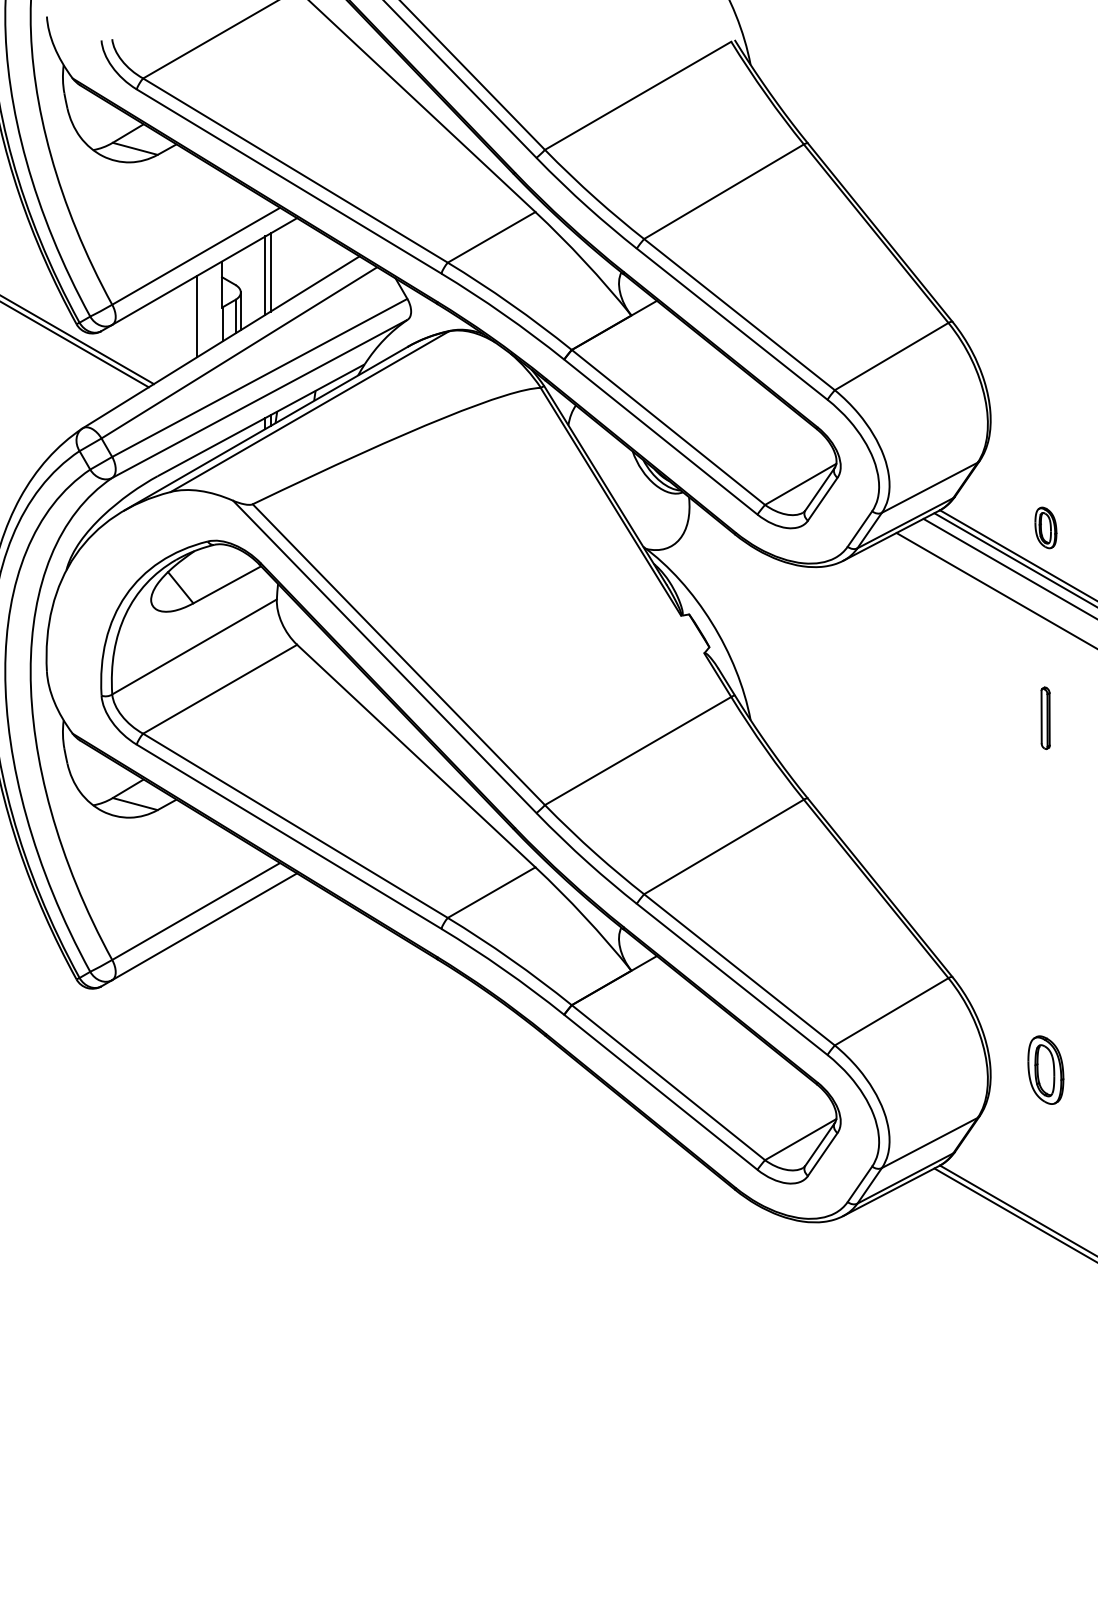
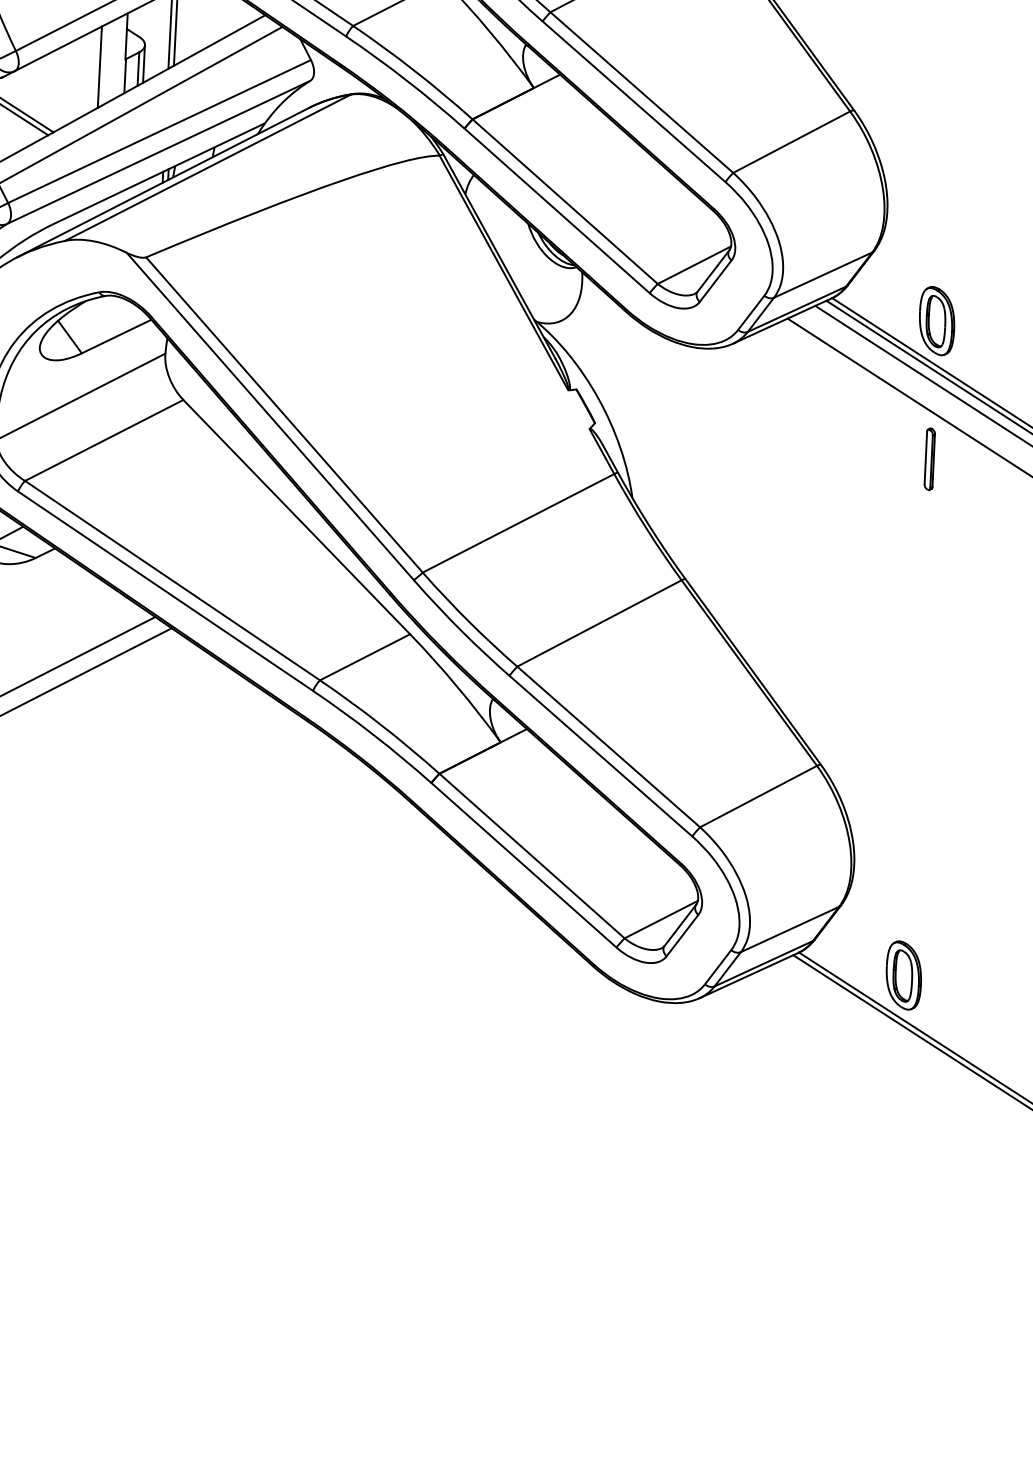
part: (1045, 527) -> (936, 320), size x1.67
part: (1045, 718) -> (929, 459), moved
part: (1045, 1069) -> (903, 974), moved

